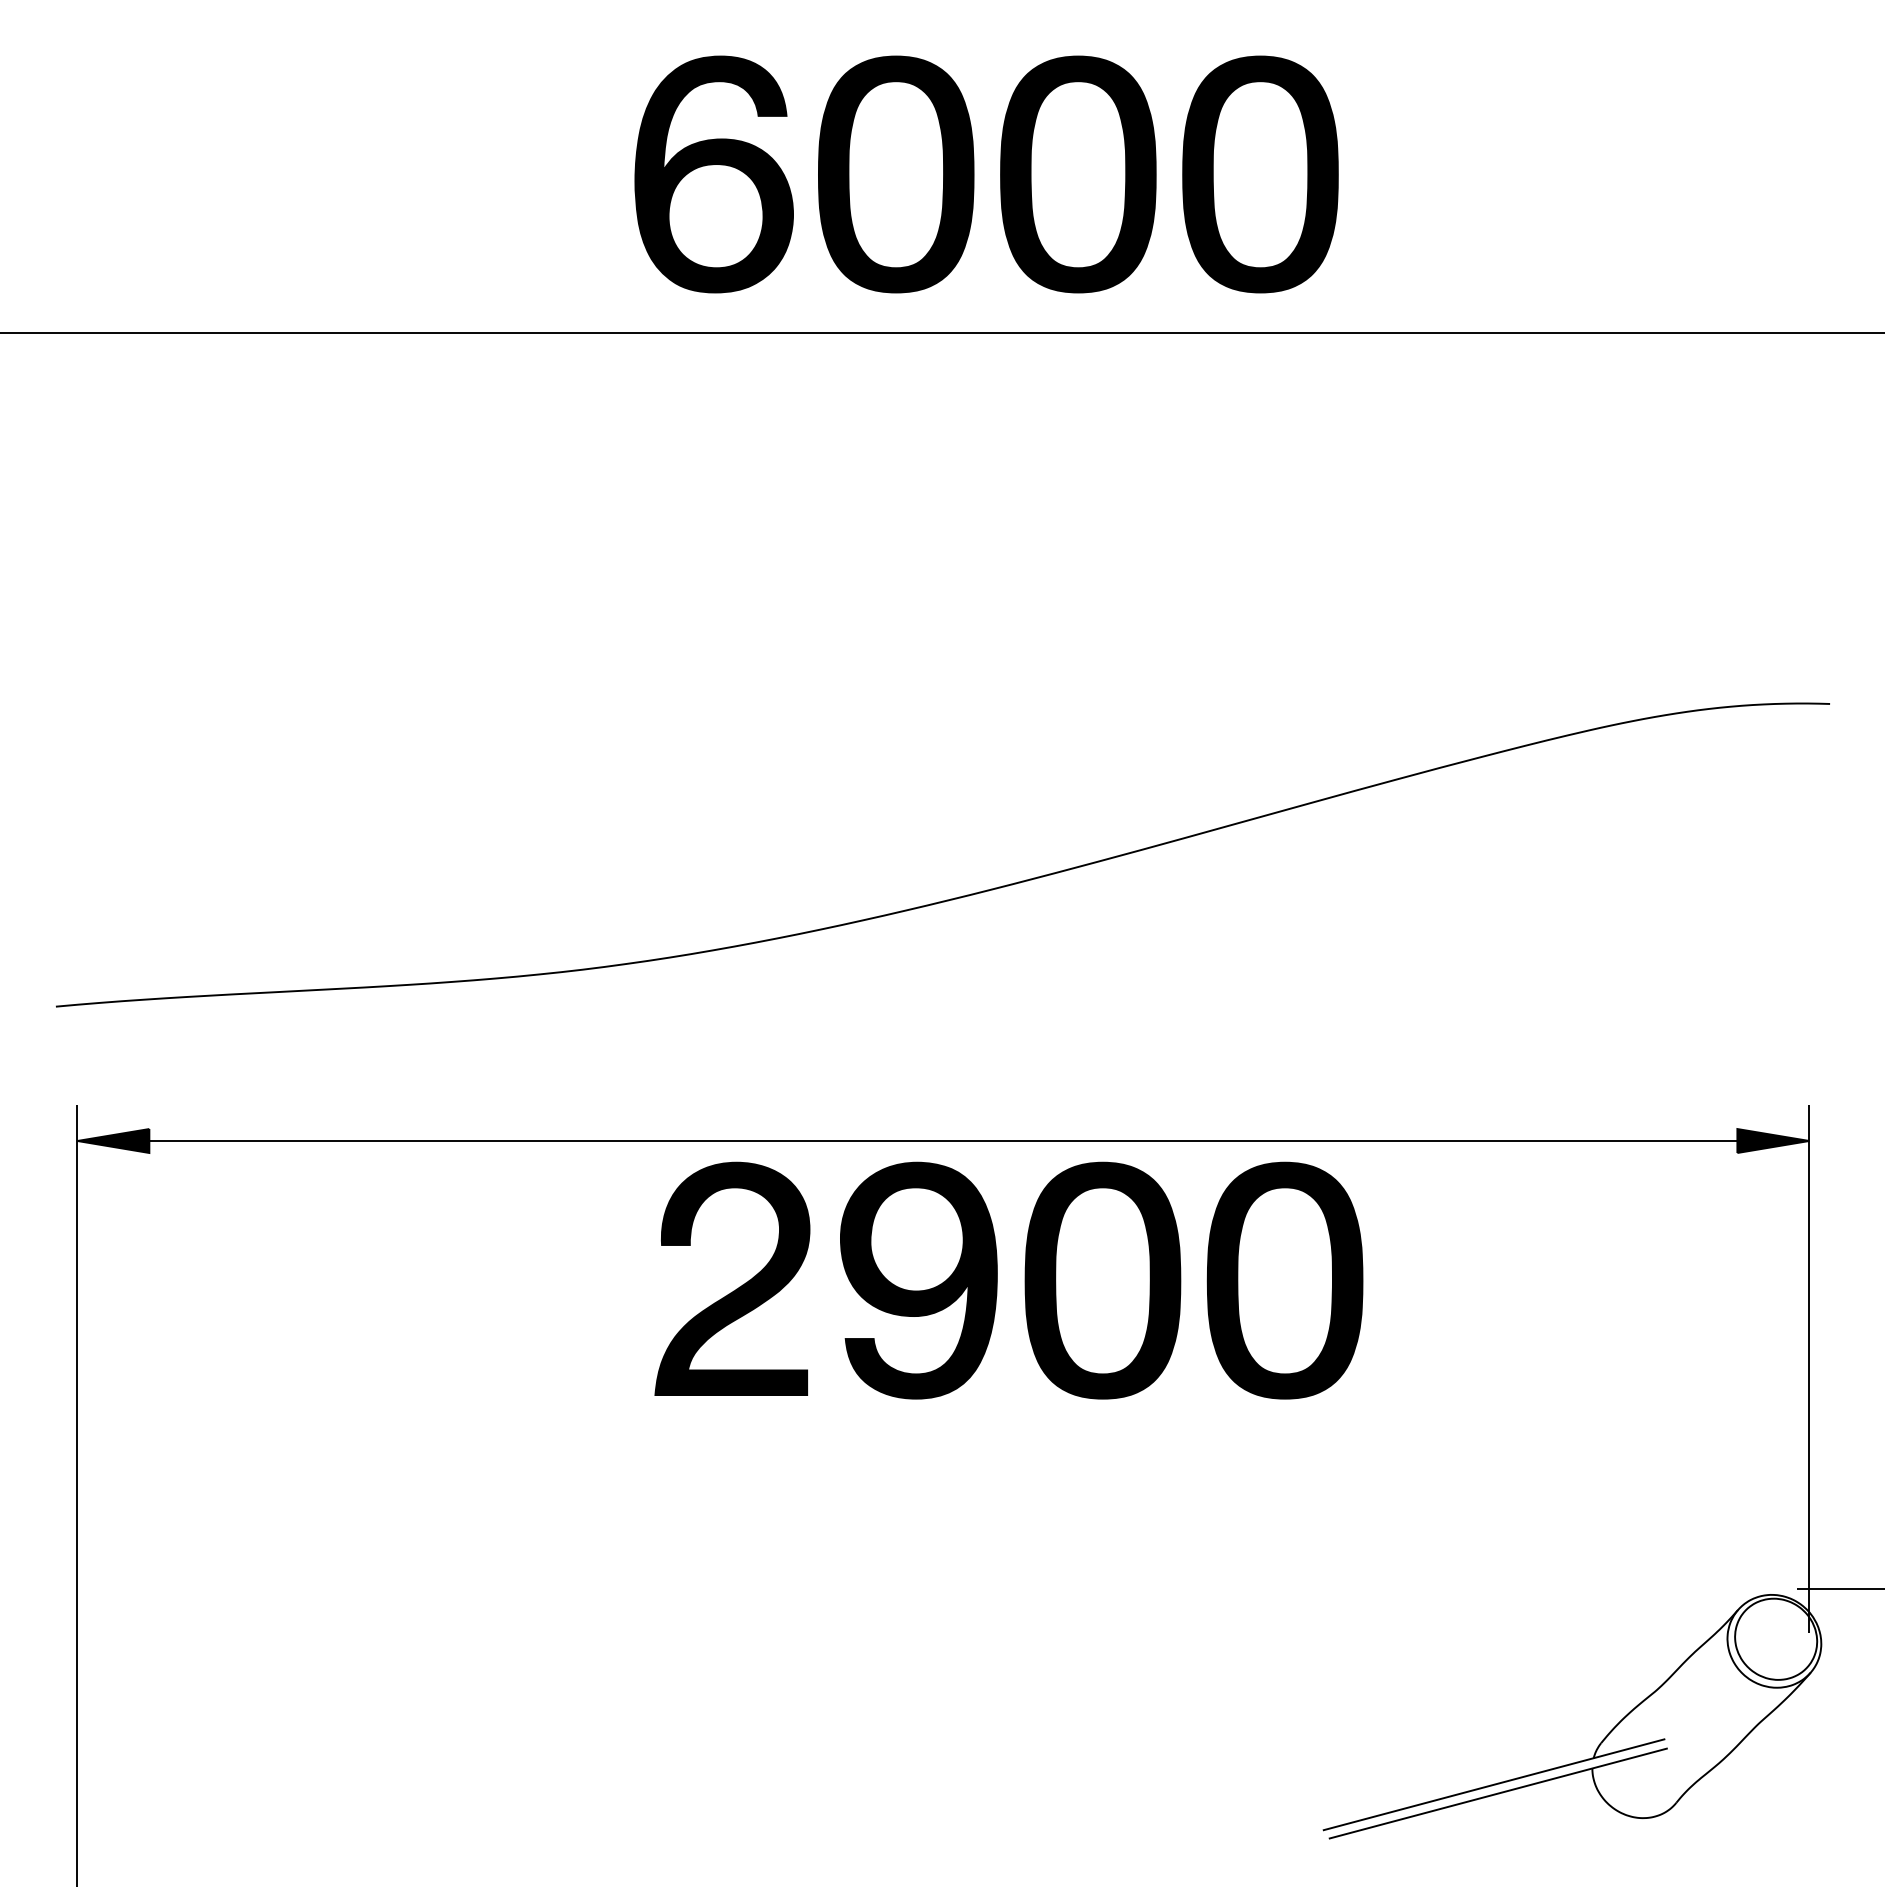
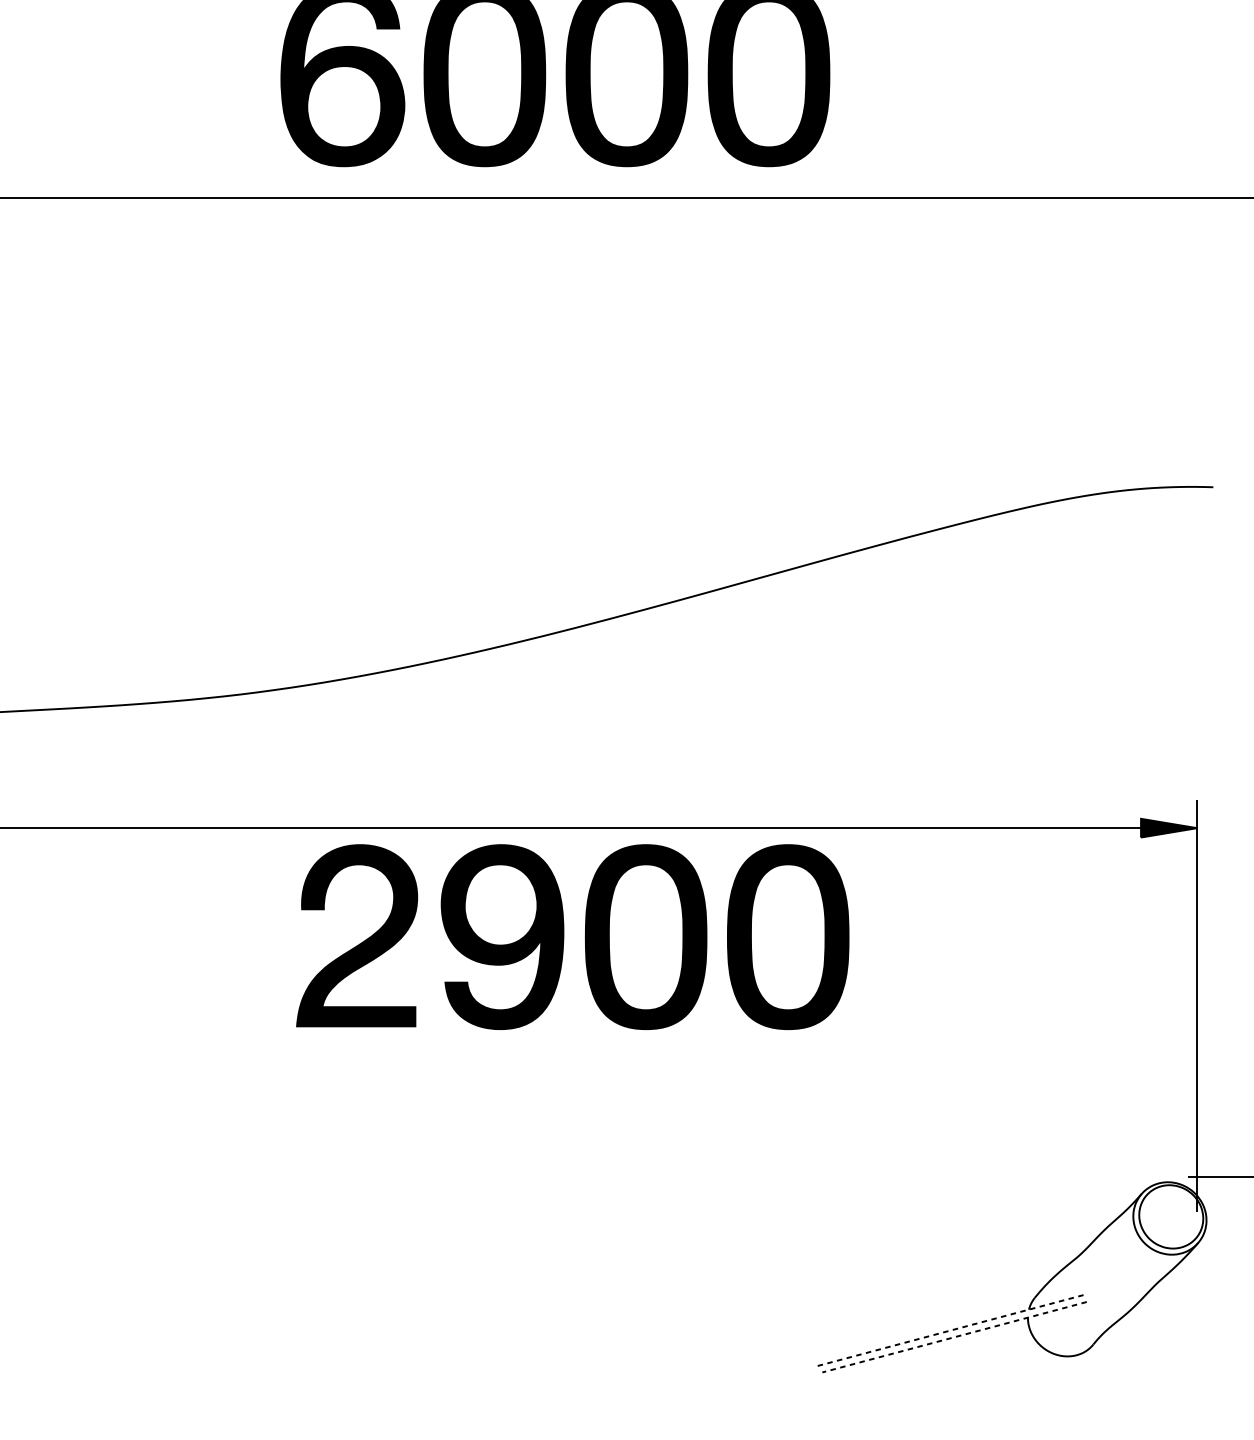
line: (1494, 1784) -> (951, 1330), solid -> dashed
line: (1497, 1793) -> (953, 1337), solid -> dashed

